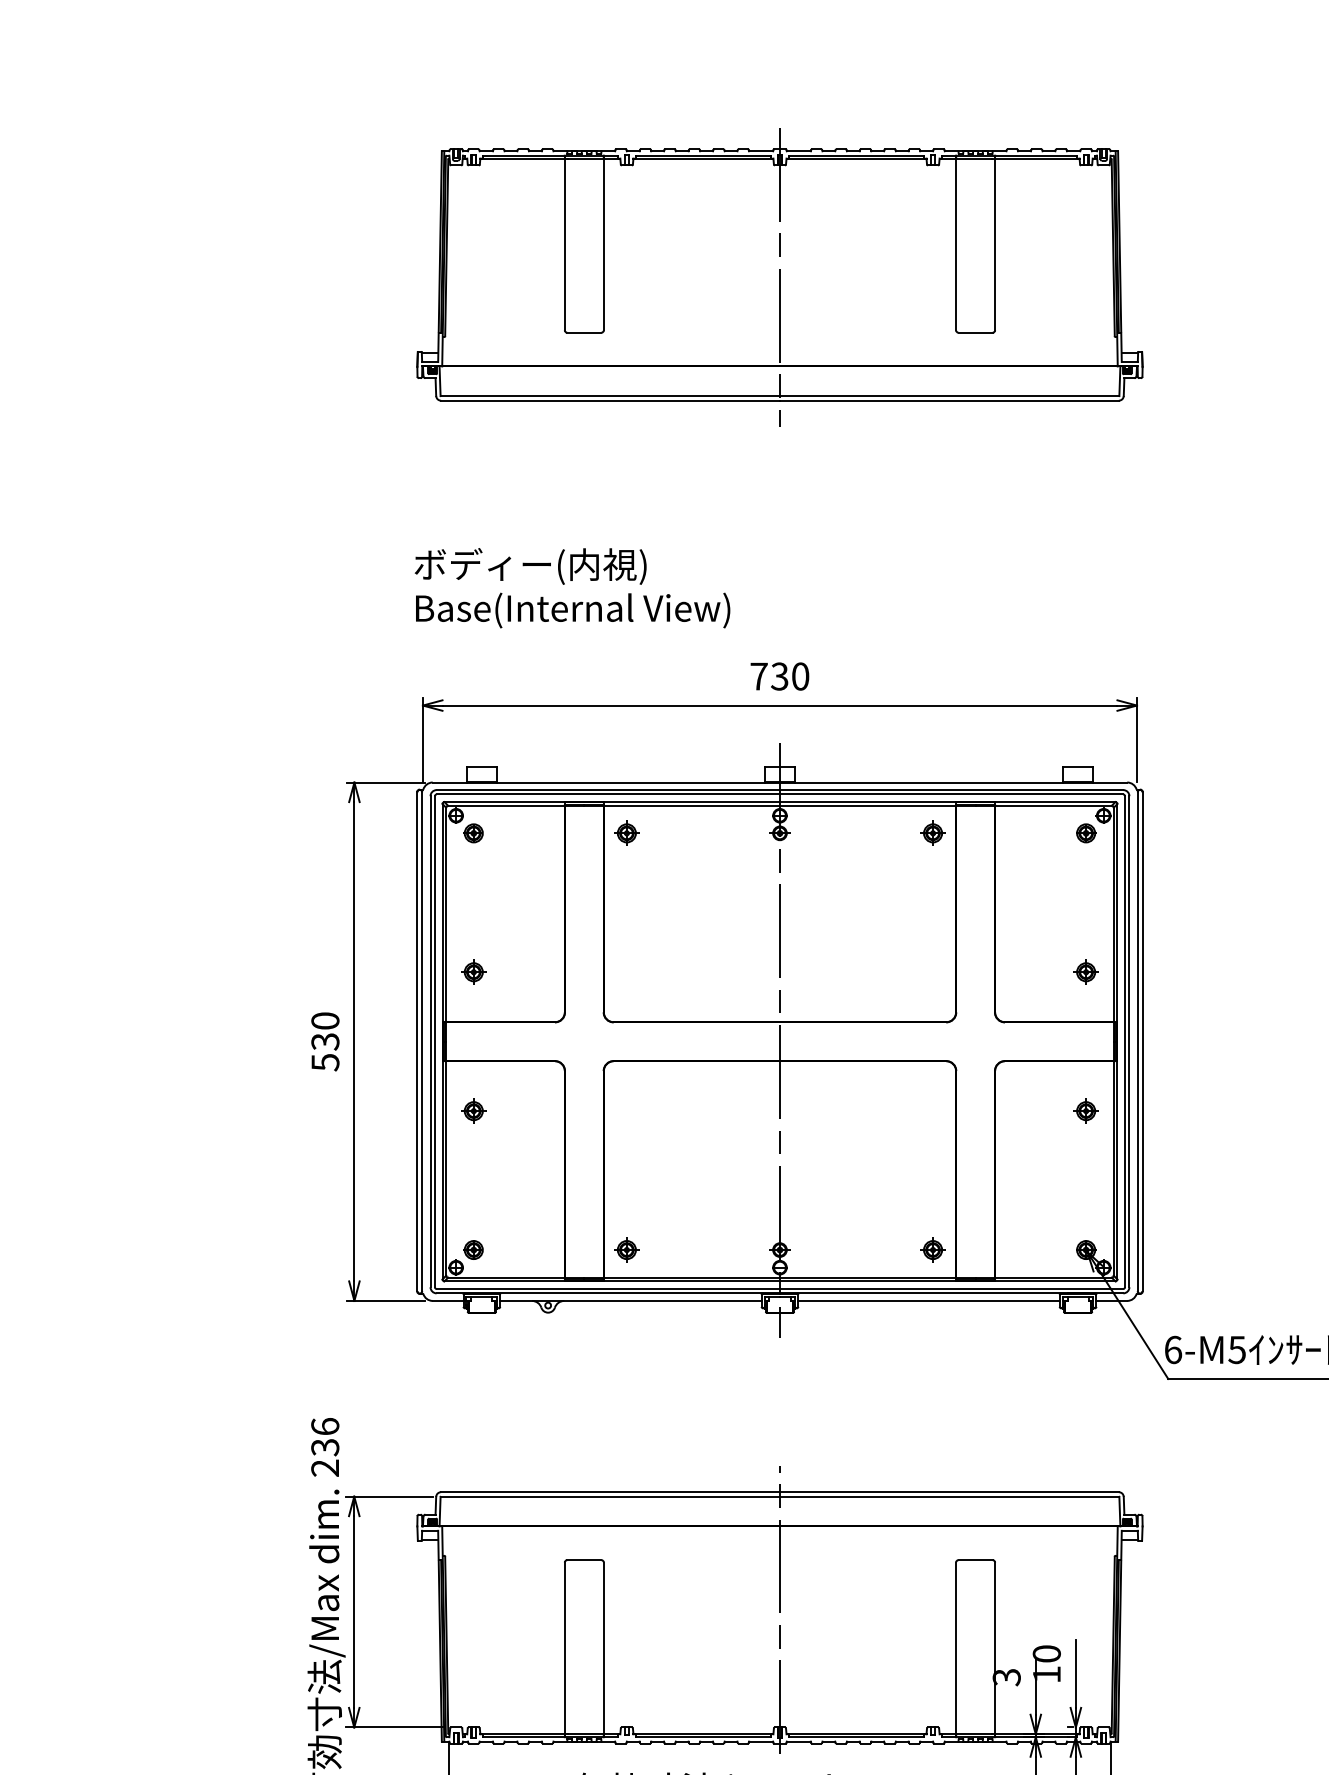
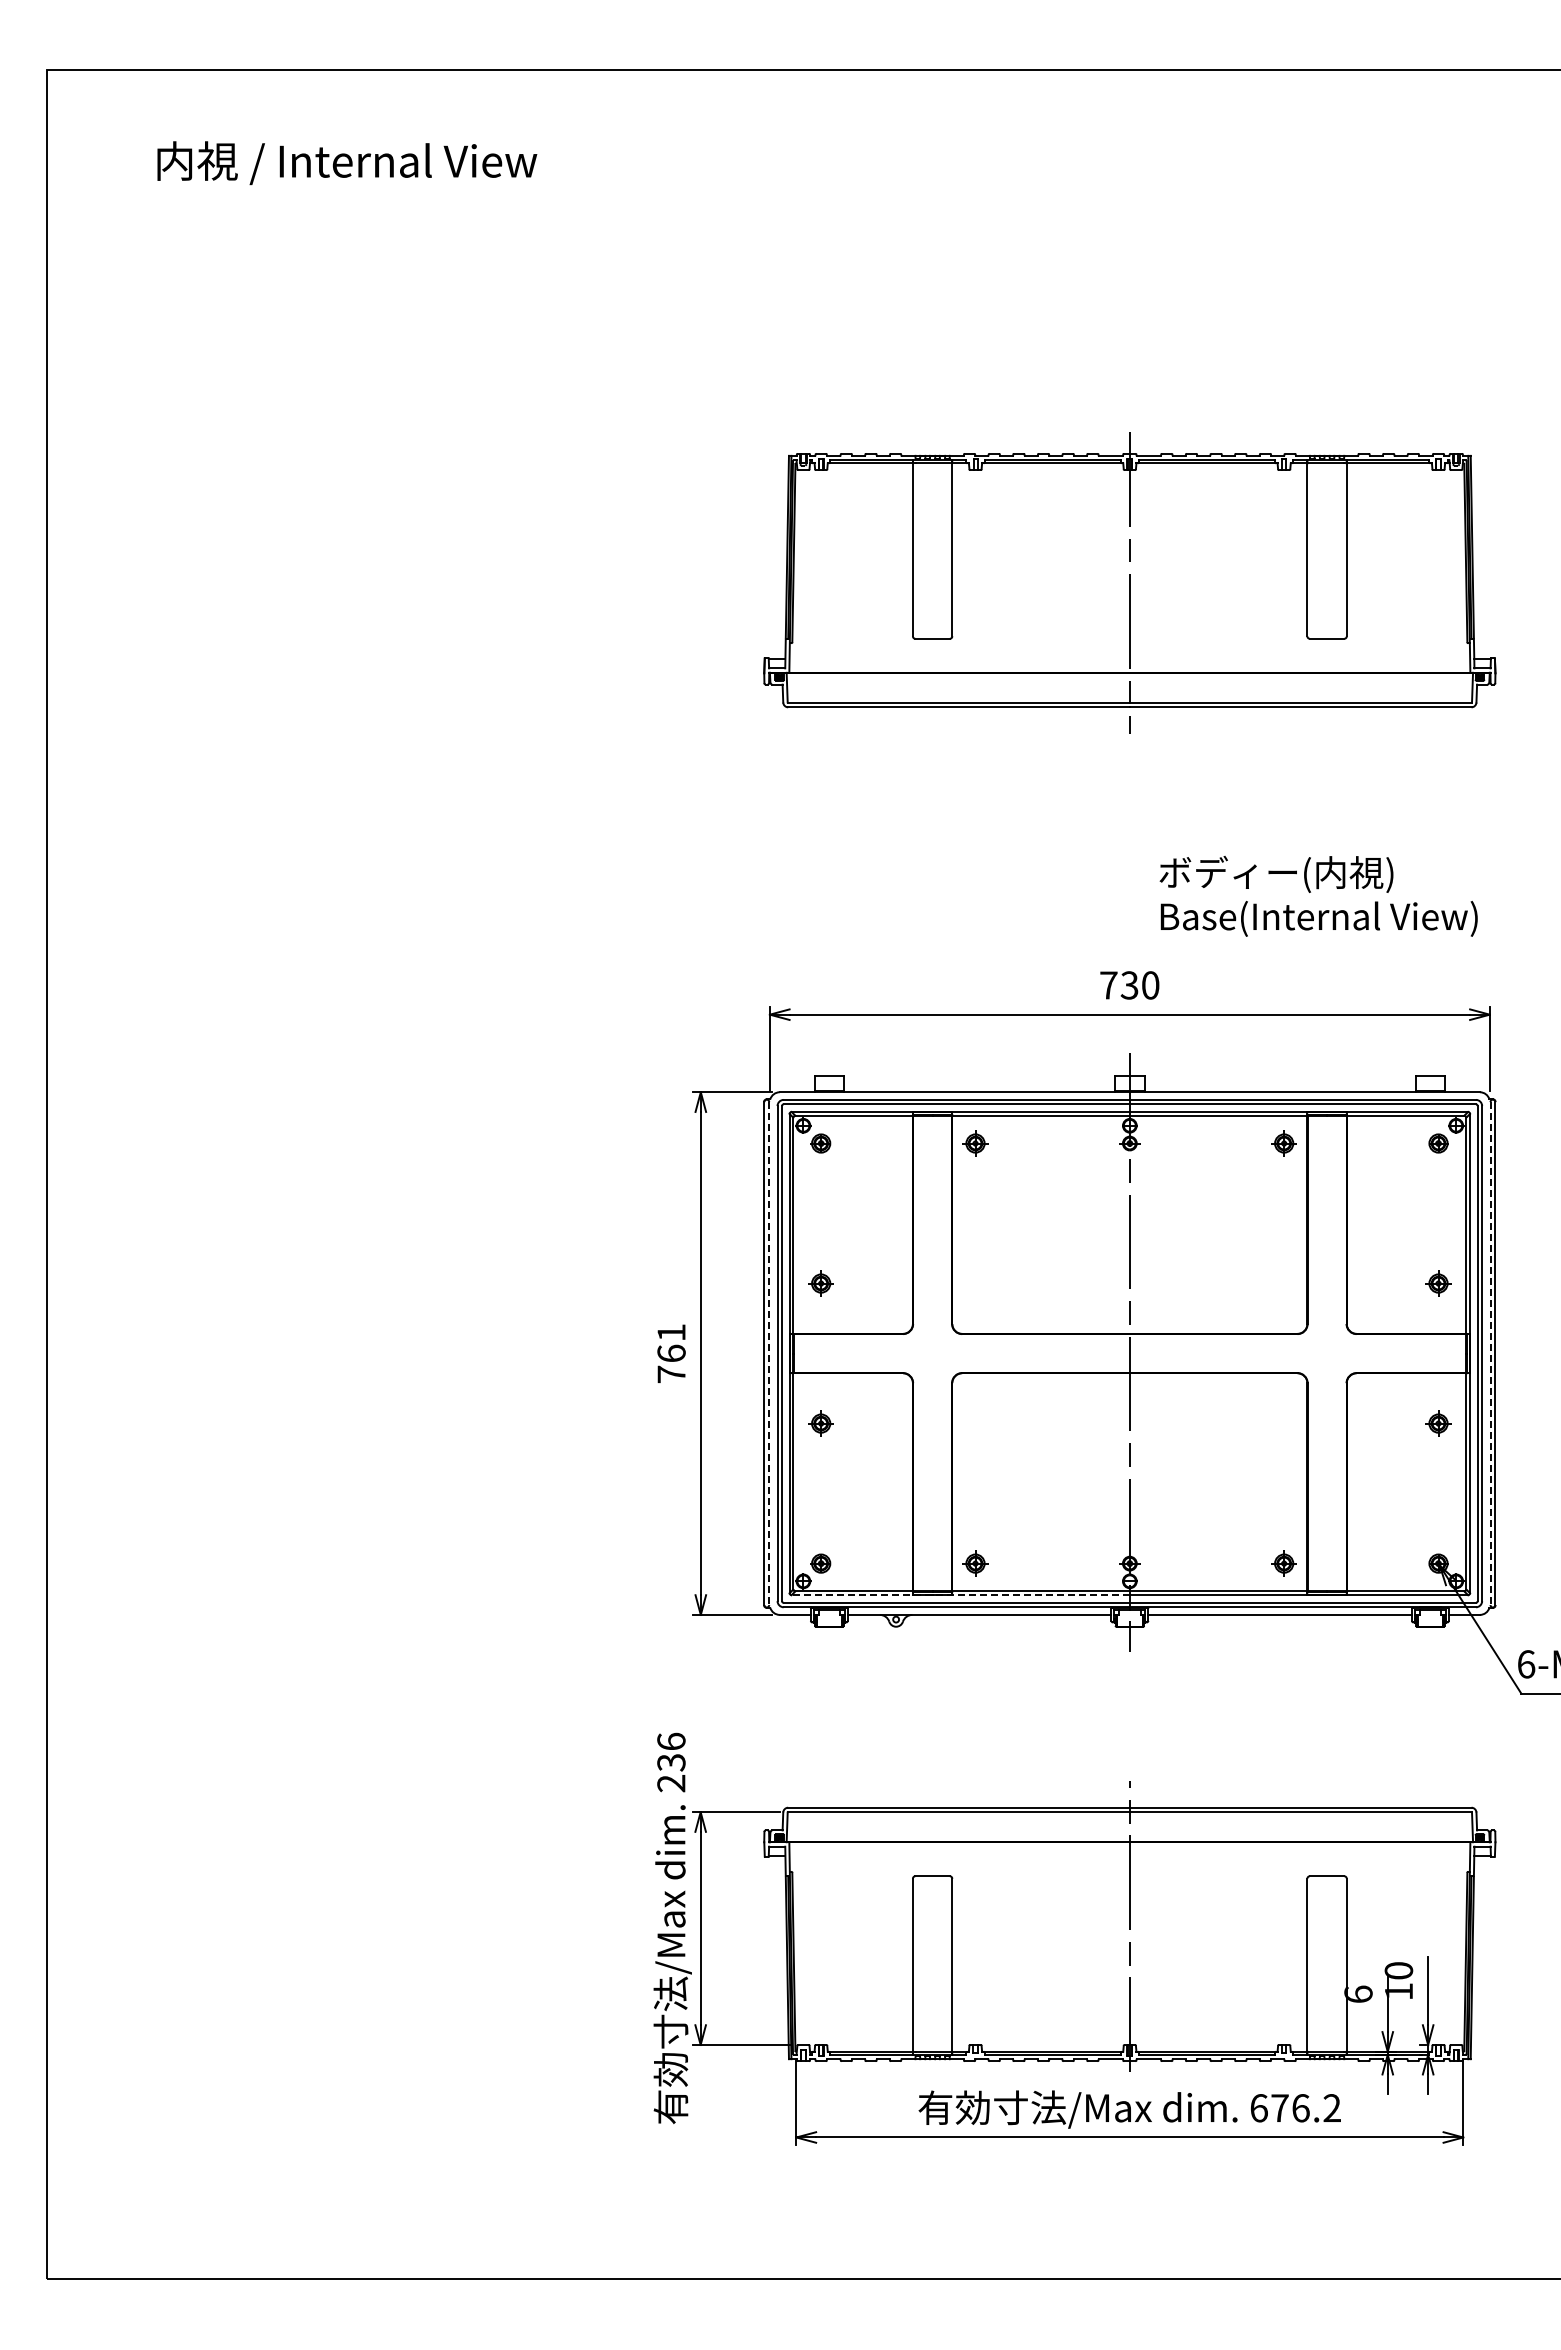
text: (572, 588) -> (1318, 896), moved
text: (325, 1041) -> (671, 1353), 530 -> 761
line: (422, 1042) -> (769, 1354), solid -> dashed
line: (1137, 1042) -> (1490, 1354), solid -> dashed
line: (611, 1281) -> (960, 1595), solid -> dashed
text: (1006, 1677) -> (1358, 1994), 3 -> 6

